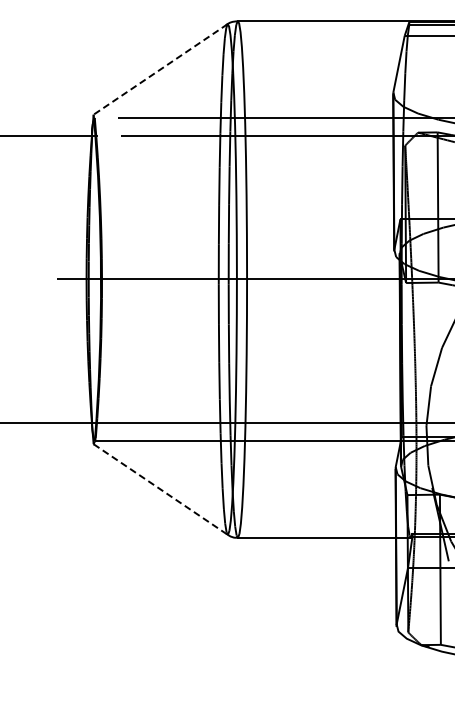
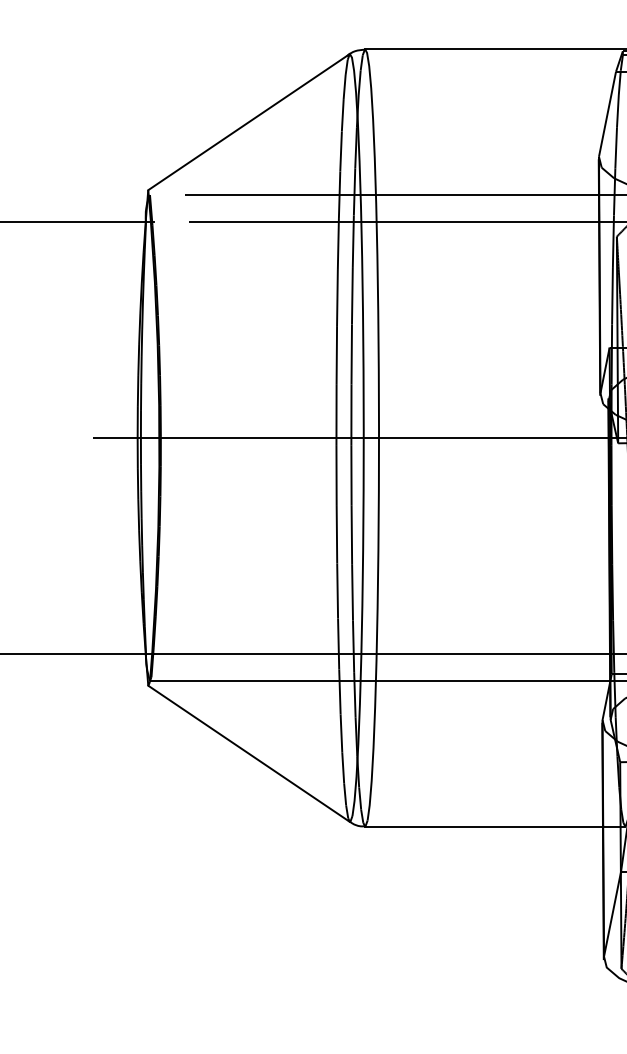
line: (160, 69) -> (248, 122), dashed -> solid
line: (160, 489) -> (248, 753), dashed -> solid

